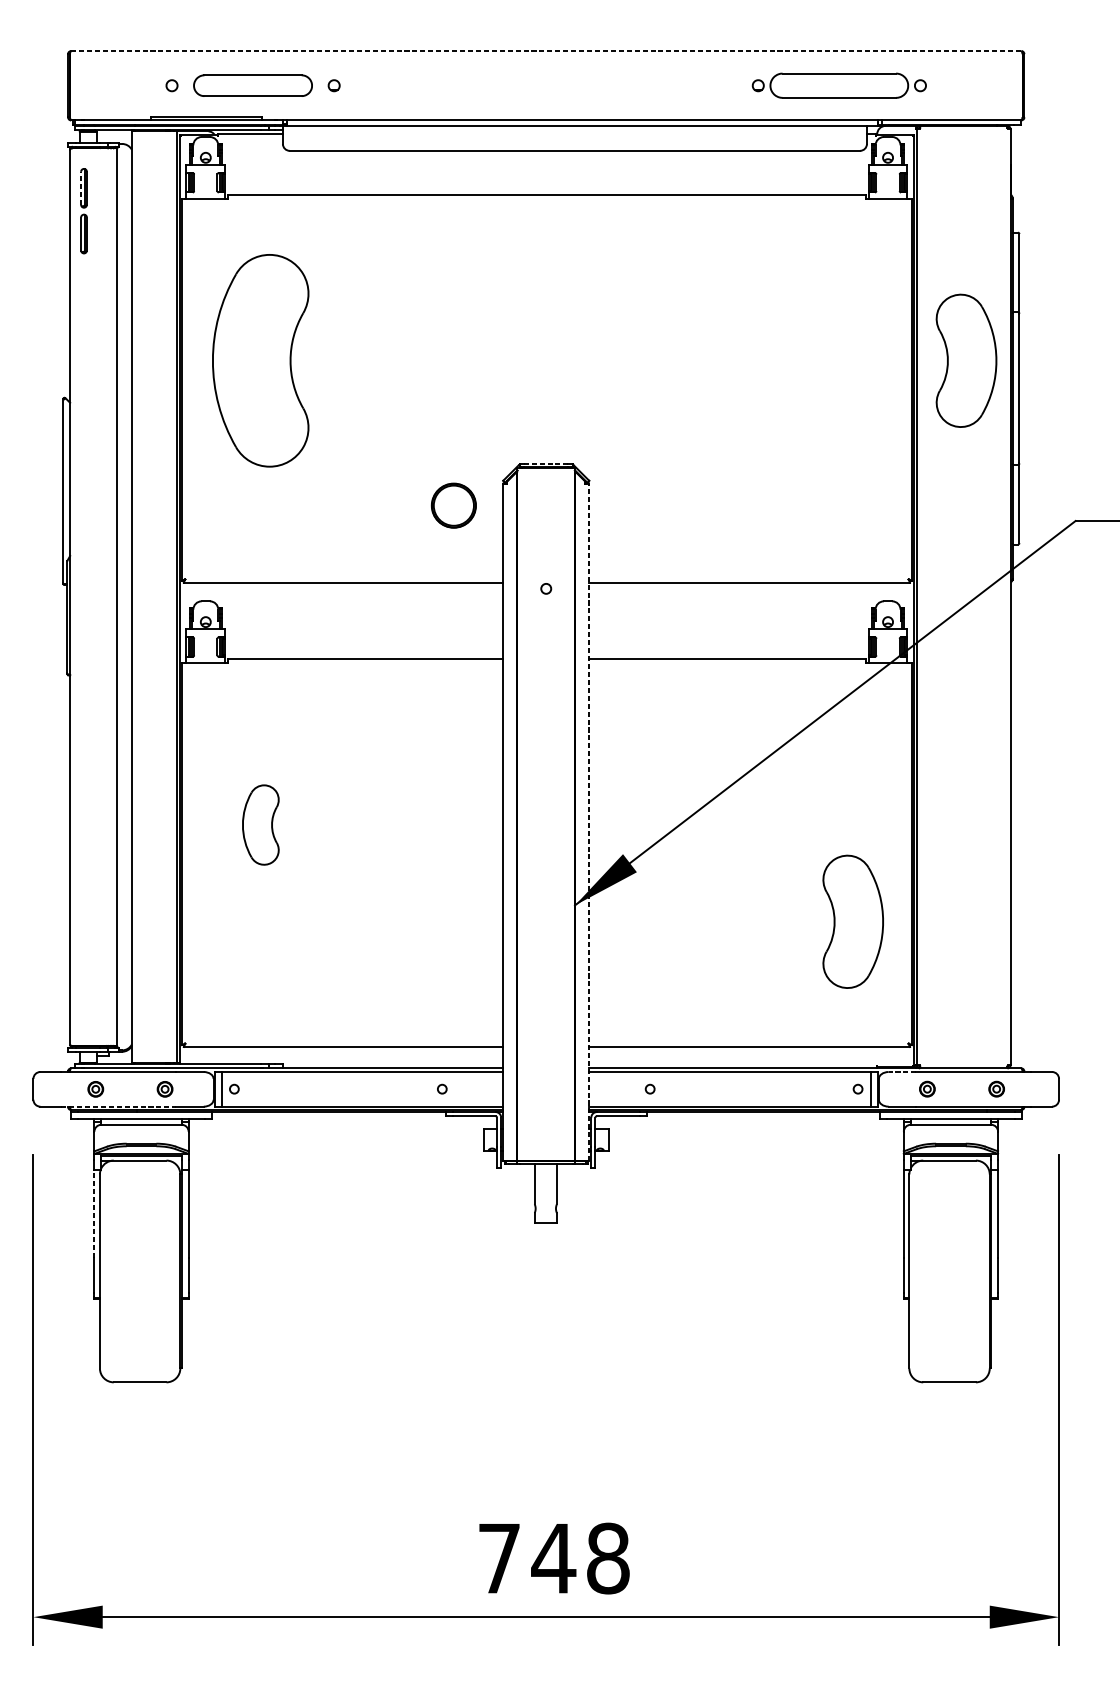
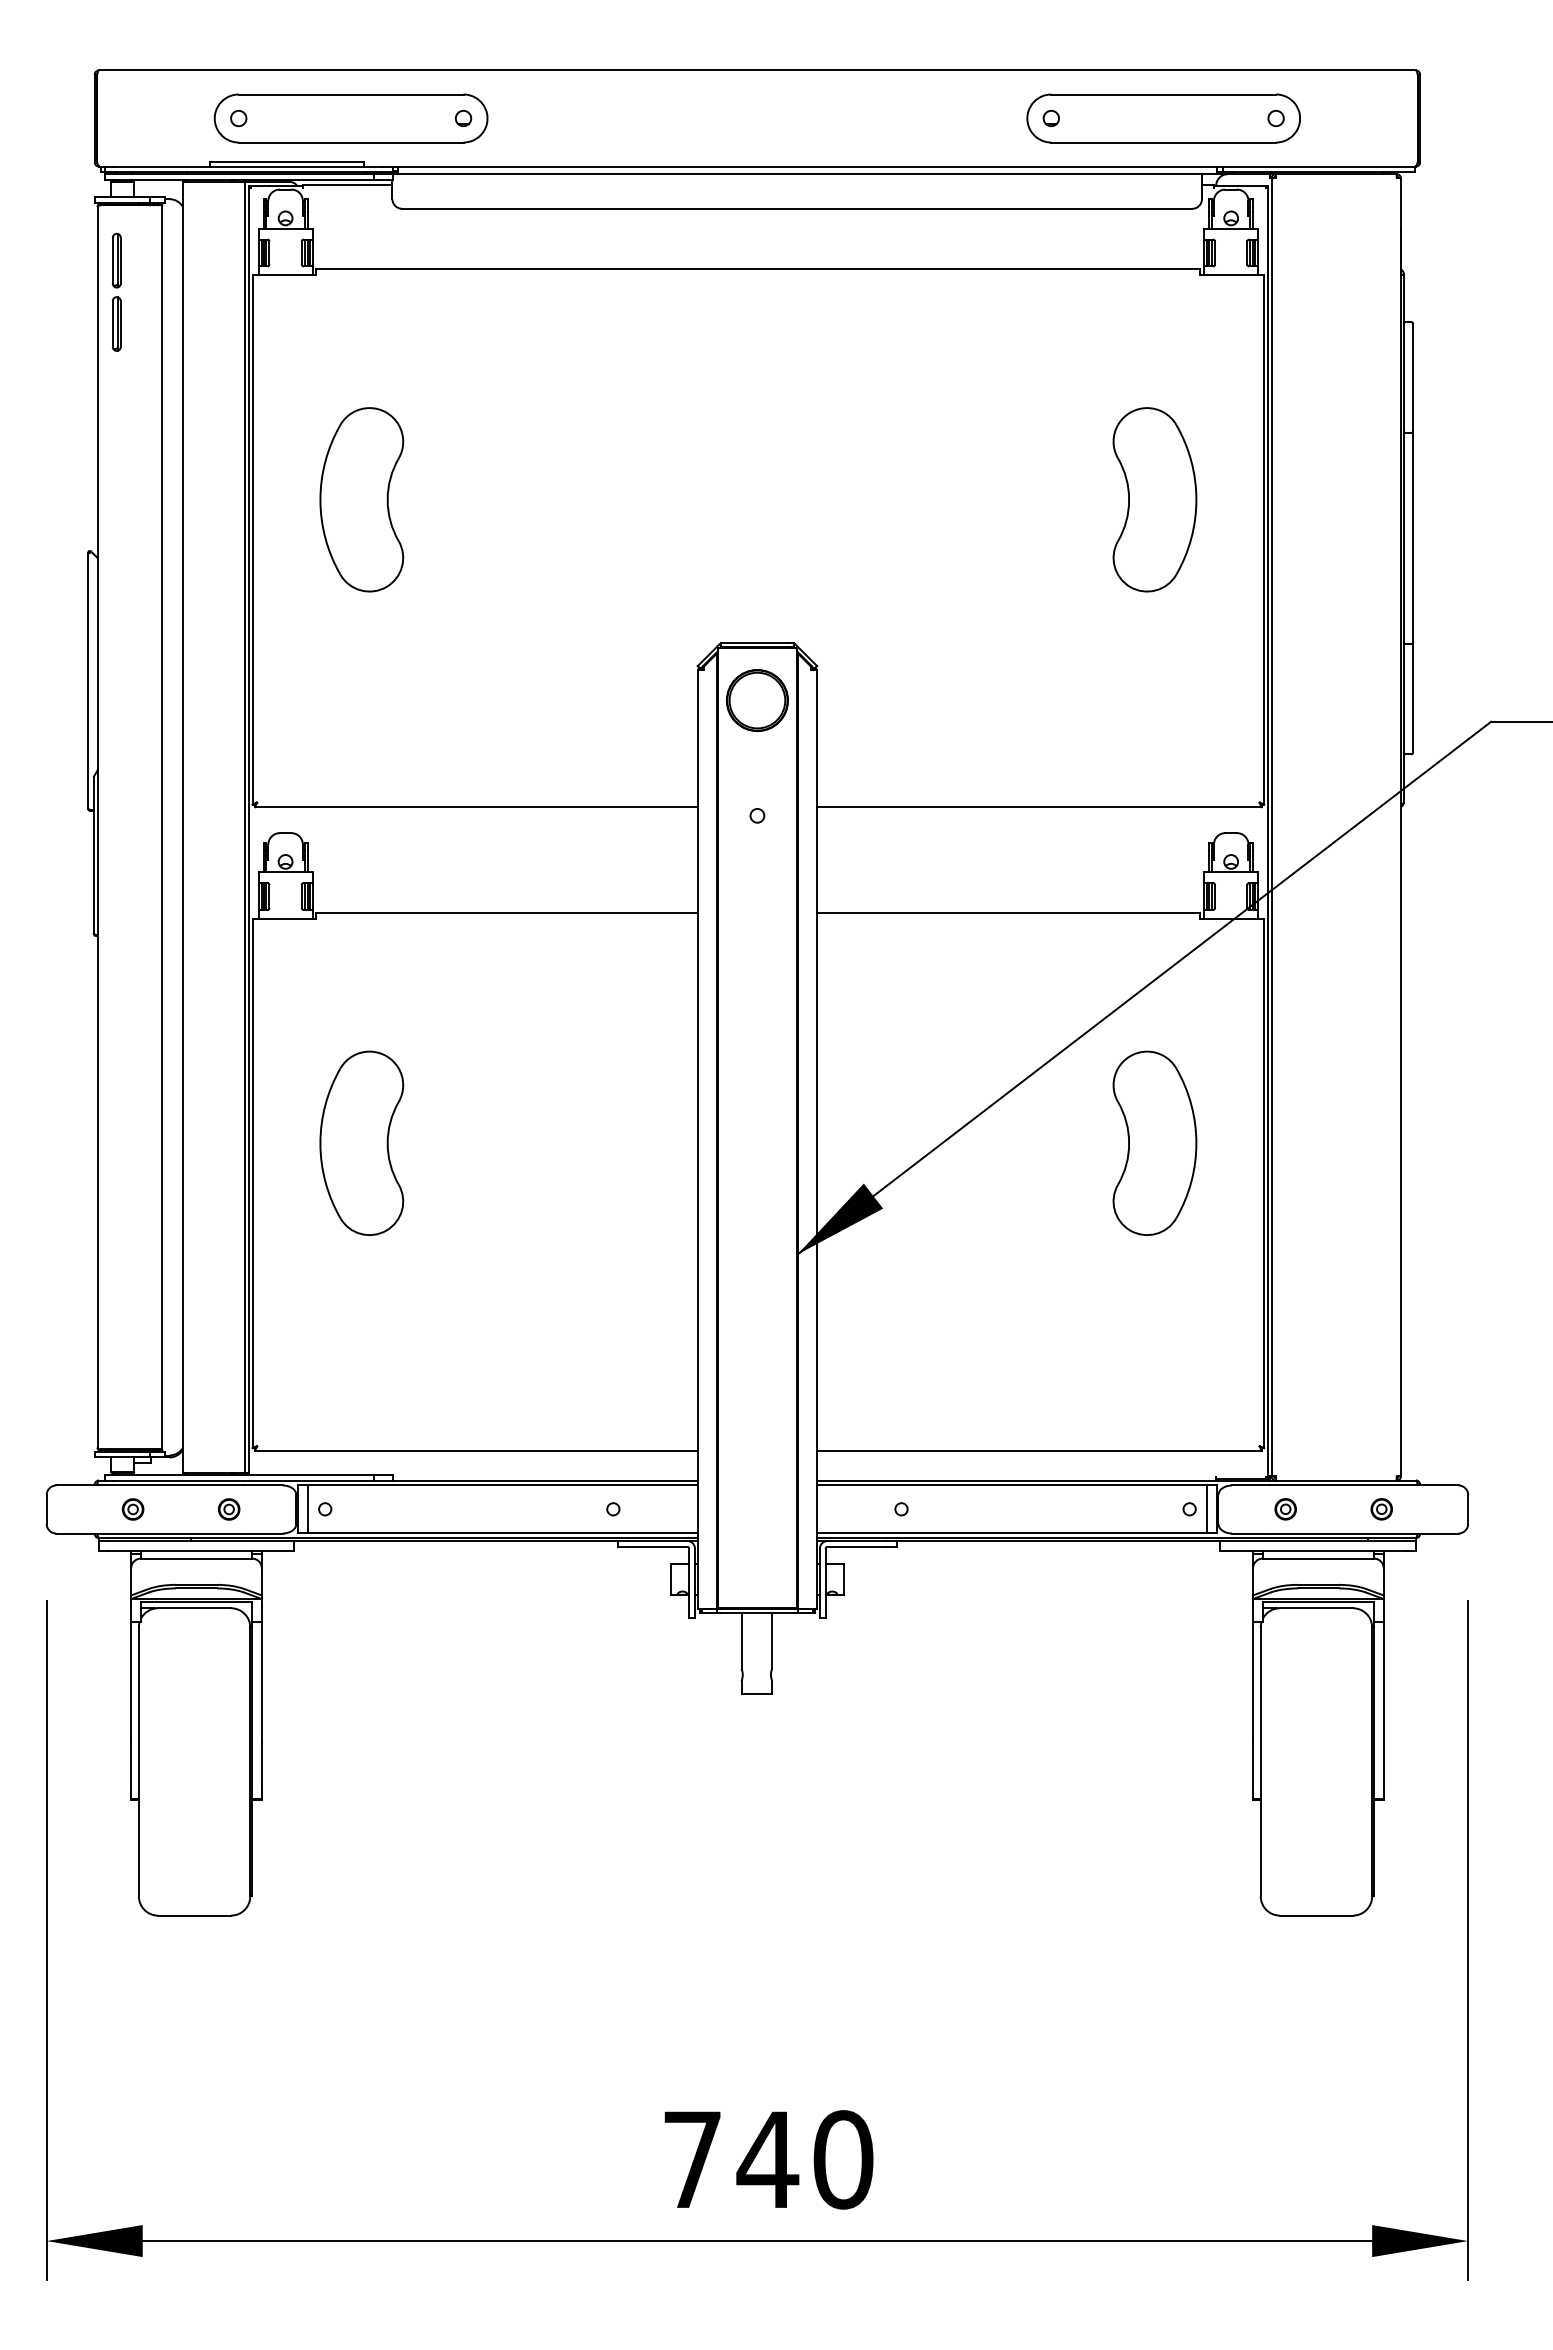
line: (546, 51) -> (757, 70), dashed -> solid
part: (252, 85) -> (350, 118), size x1.67
part: (839, 85) -> (1163, 118), size x1.43
line: (80, 188) -> (112, 260), dashed -> solid
part: (260, 360) -> (361, 499), size x0.62
part: (966, 360) -> (1154, 499), moved
line: (546, 463) -> (757, 642), dashed -> solid
part: (453, 505) -> (757, 700), moved
line: (588, 822) -> (816, 1139), dashed -> solid
part: (260, 824) -> (361, 1142), size x1.67
part: (852, 921) -> (1154, 1142), moved
line: (901, 1072) -> (1250, 1485), dashed -> solid
line: (118, 1106) -> (164, 1533), dashed -> solid
line: (94, 1214) -> (131, 1682), dashed -> solid
text: (608, 1558) -> (843, 2159), 748 -> 740

